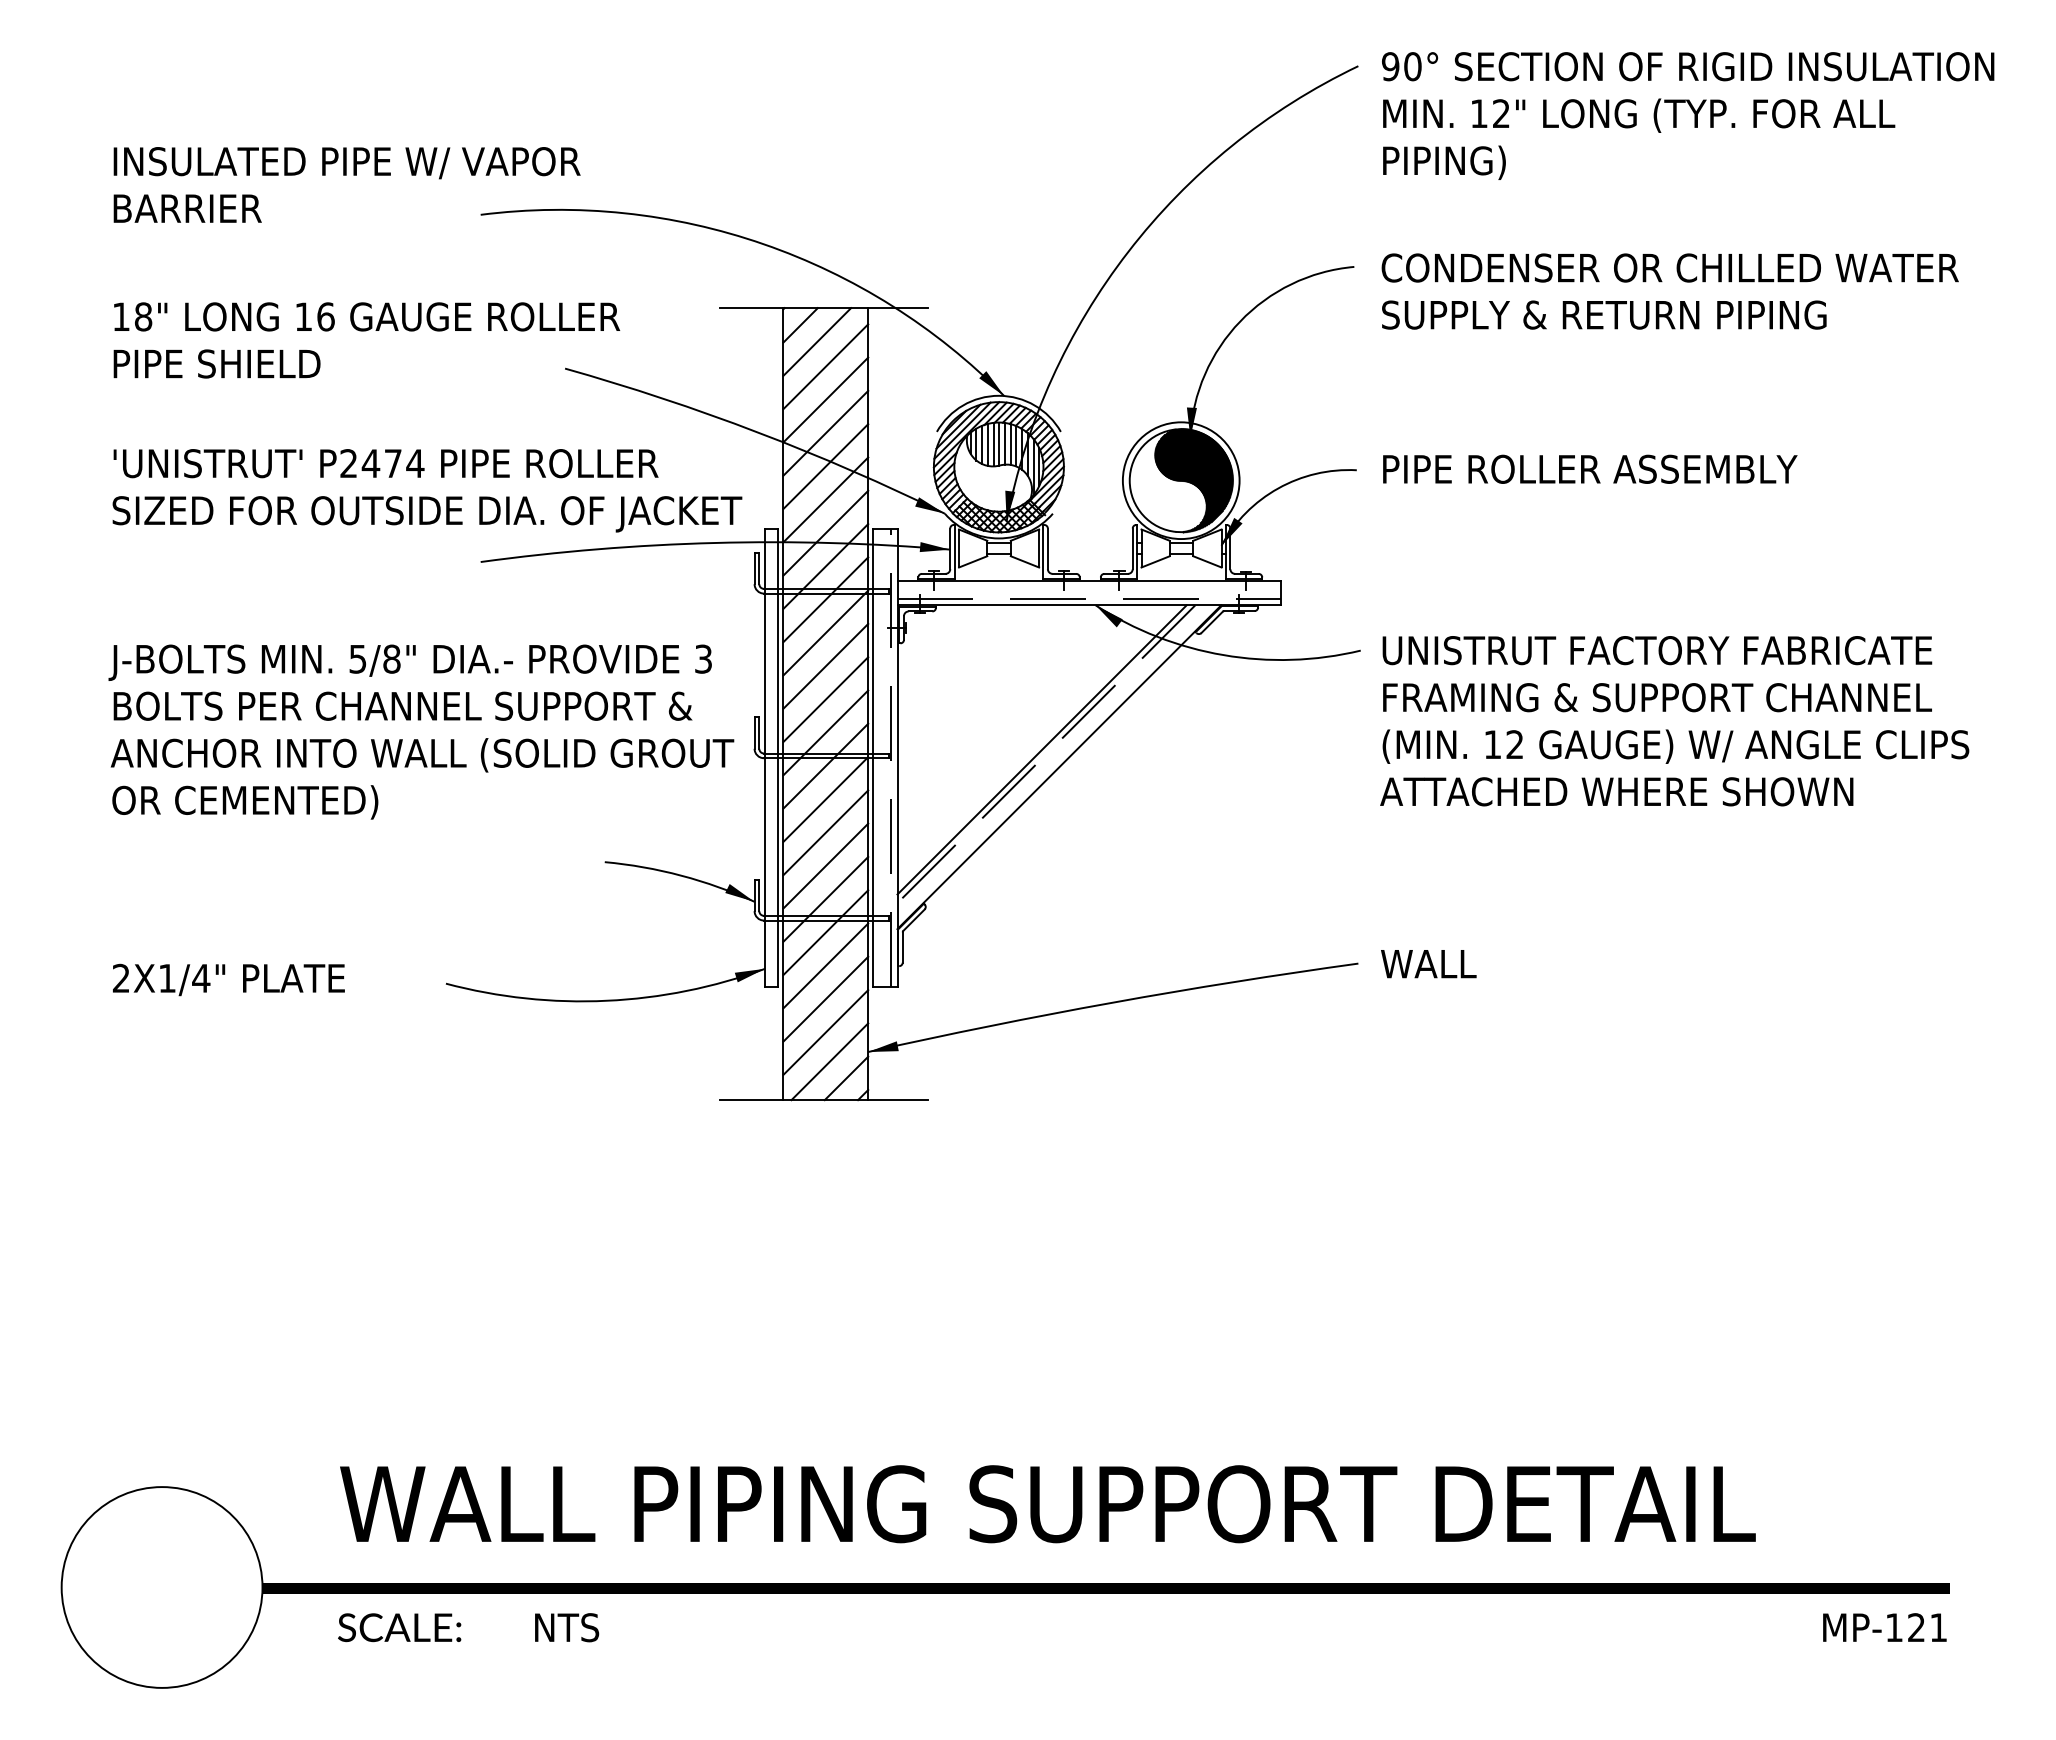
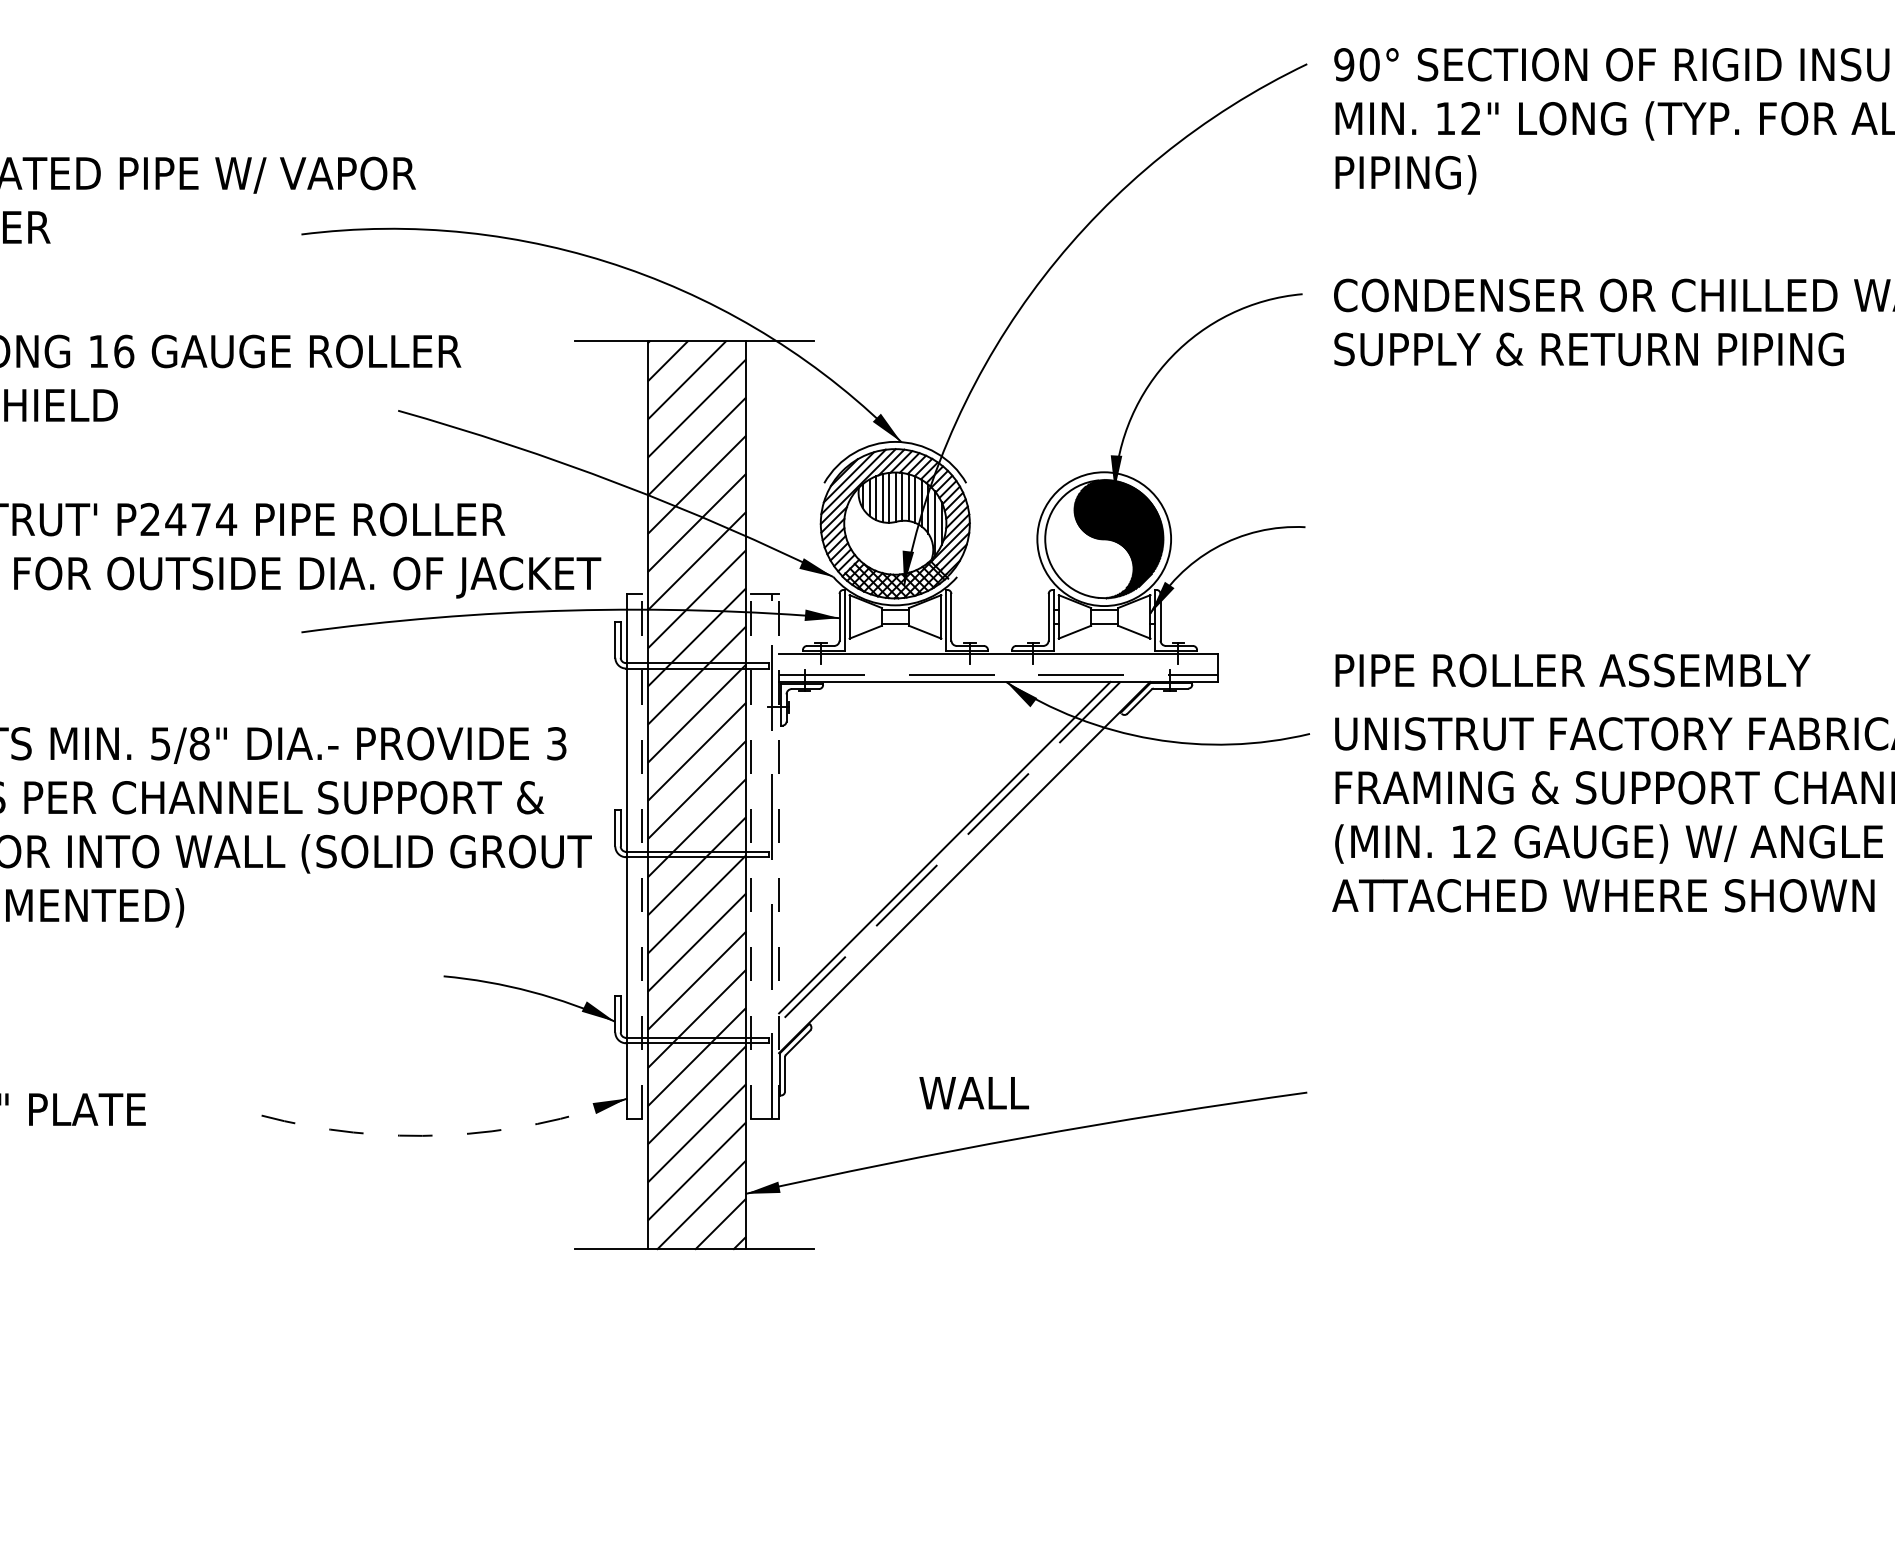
text: (1590, 468) -> (1573, 669), moved
line: (777, 757) -> (641, 856), solid -> dashed
line: (873, 757) -> (751, 856), solid -> dashed
line: (897, 757) -> (779, 856), solid -> dashed
text: (1428, 964) -> (973, 1093), moved
arc: (606, 1000) -> (445, 1134), solid -> dashed

